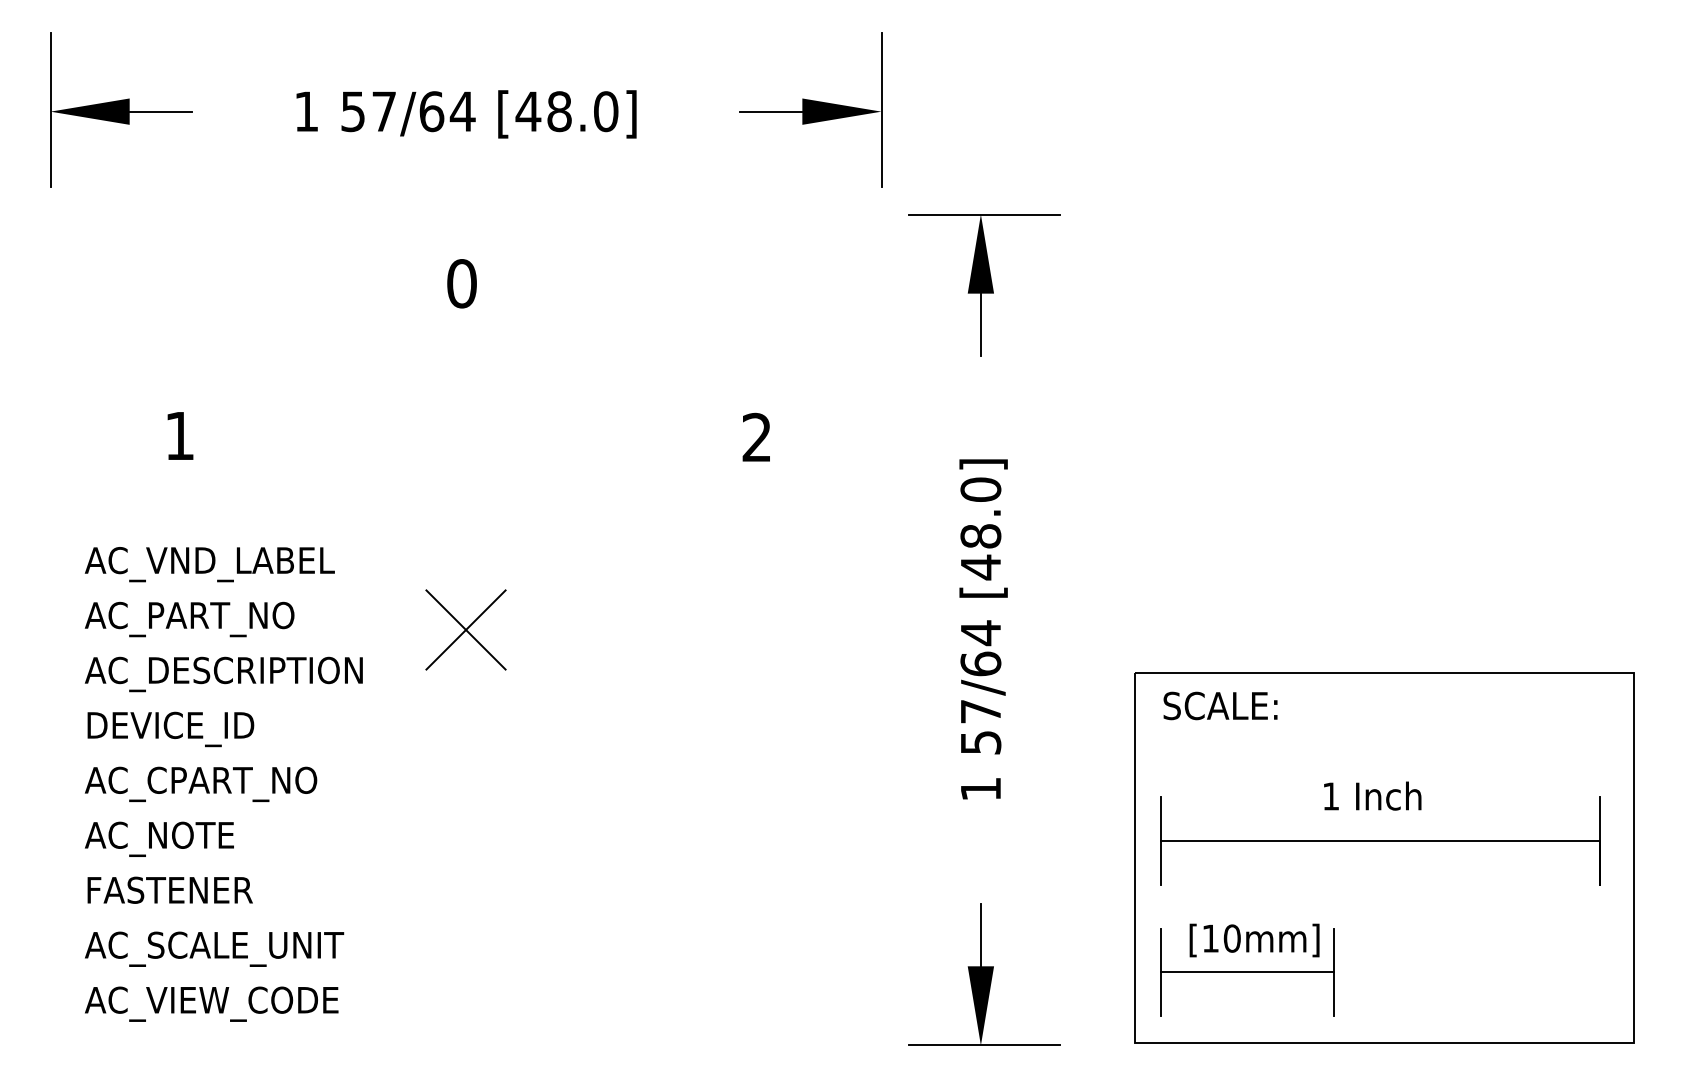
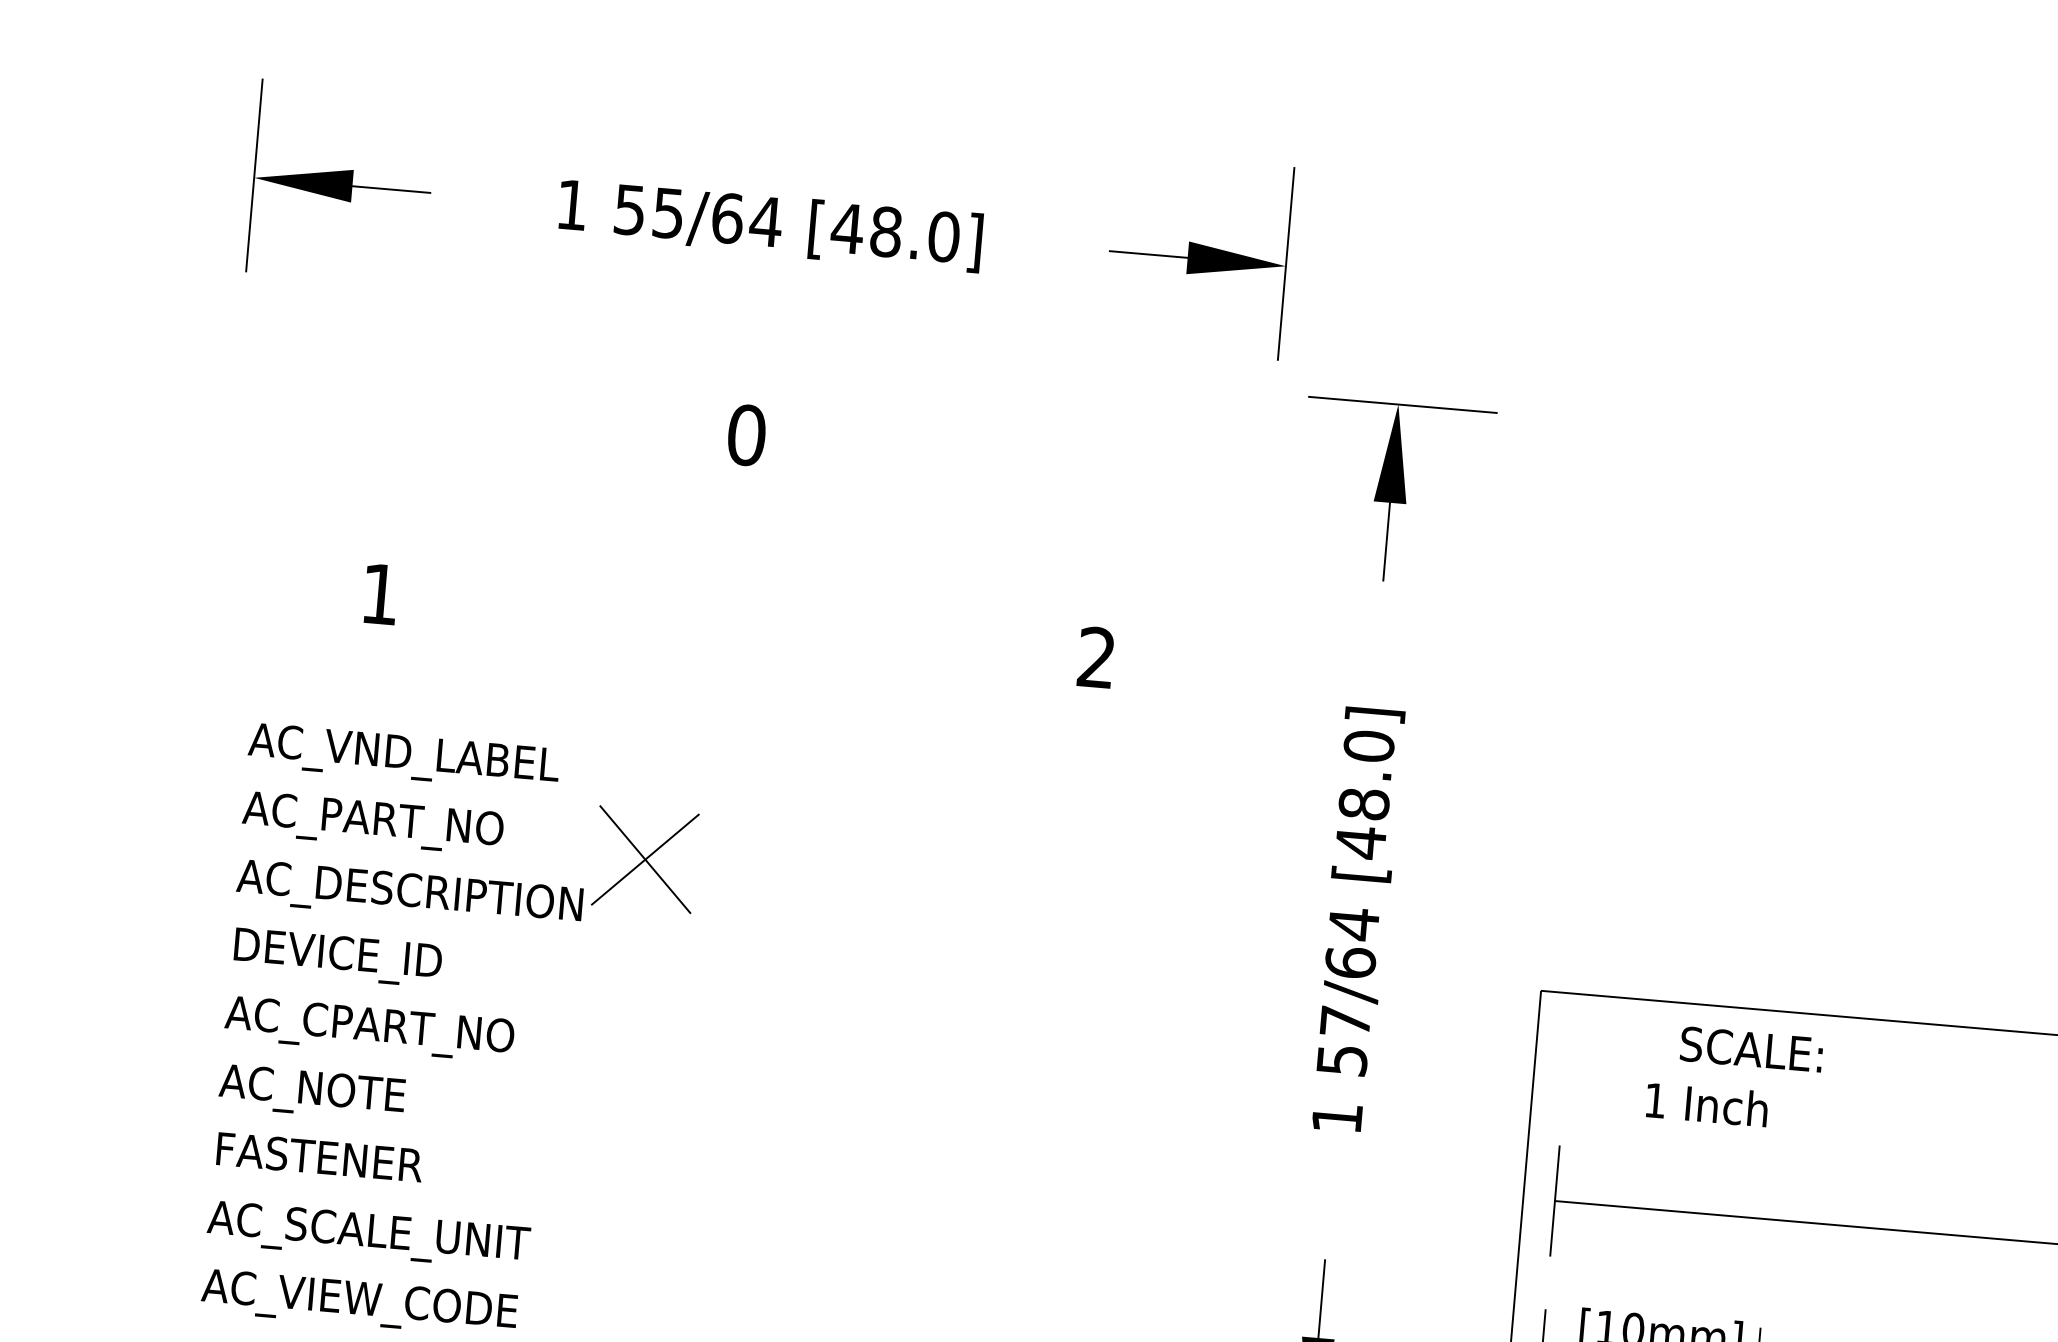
text: (383, 111) -> (667, 213), 57/64 -> 55/64
part: (465, 629) -> (644, 858), moved
text: (1220, 705) -> (1751, 1048), moved
text: (1372, 795) -> (1706, 1103), moved

